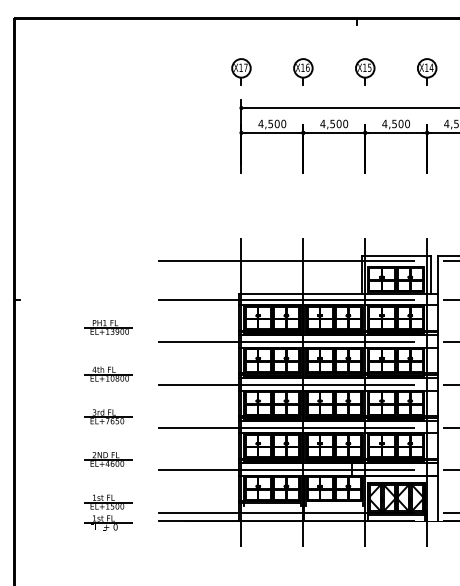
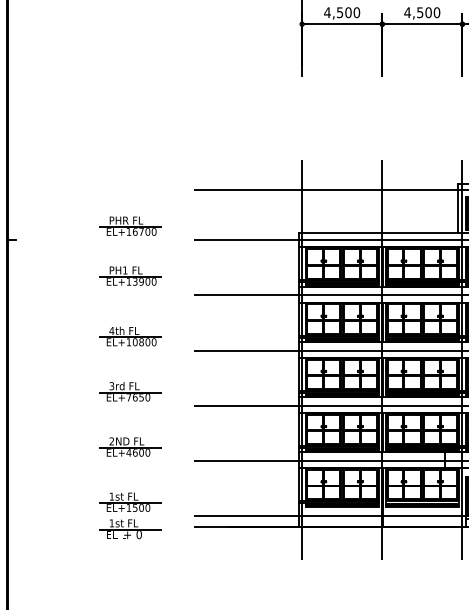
part: (108, 288) -> (130, 225), added
hatch: (272, 504) -> (342, 505), added
hatch: (334, 504) -> (422, 505), added

